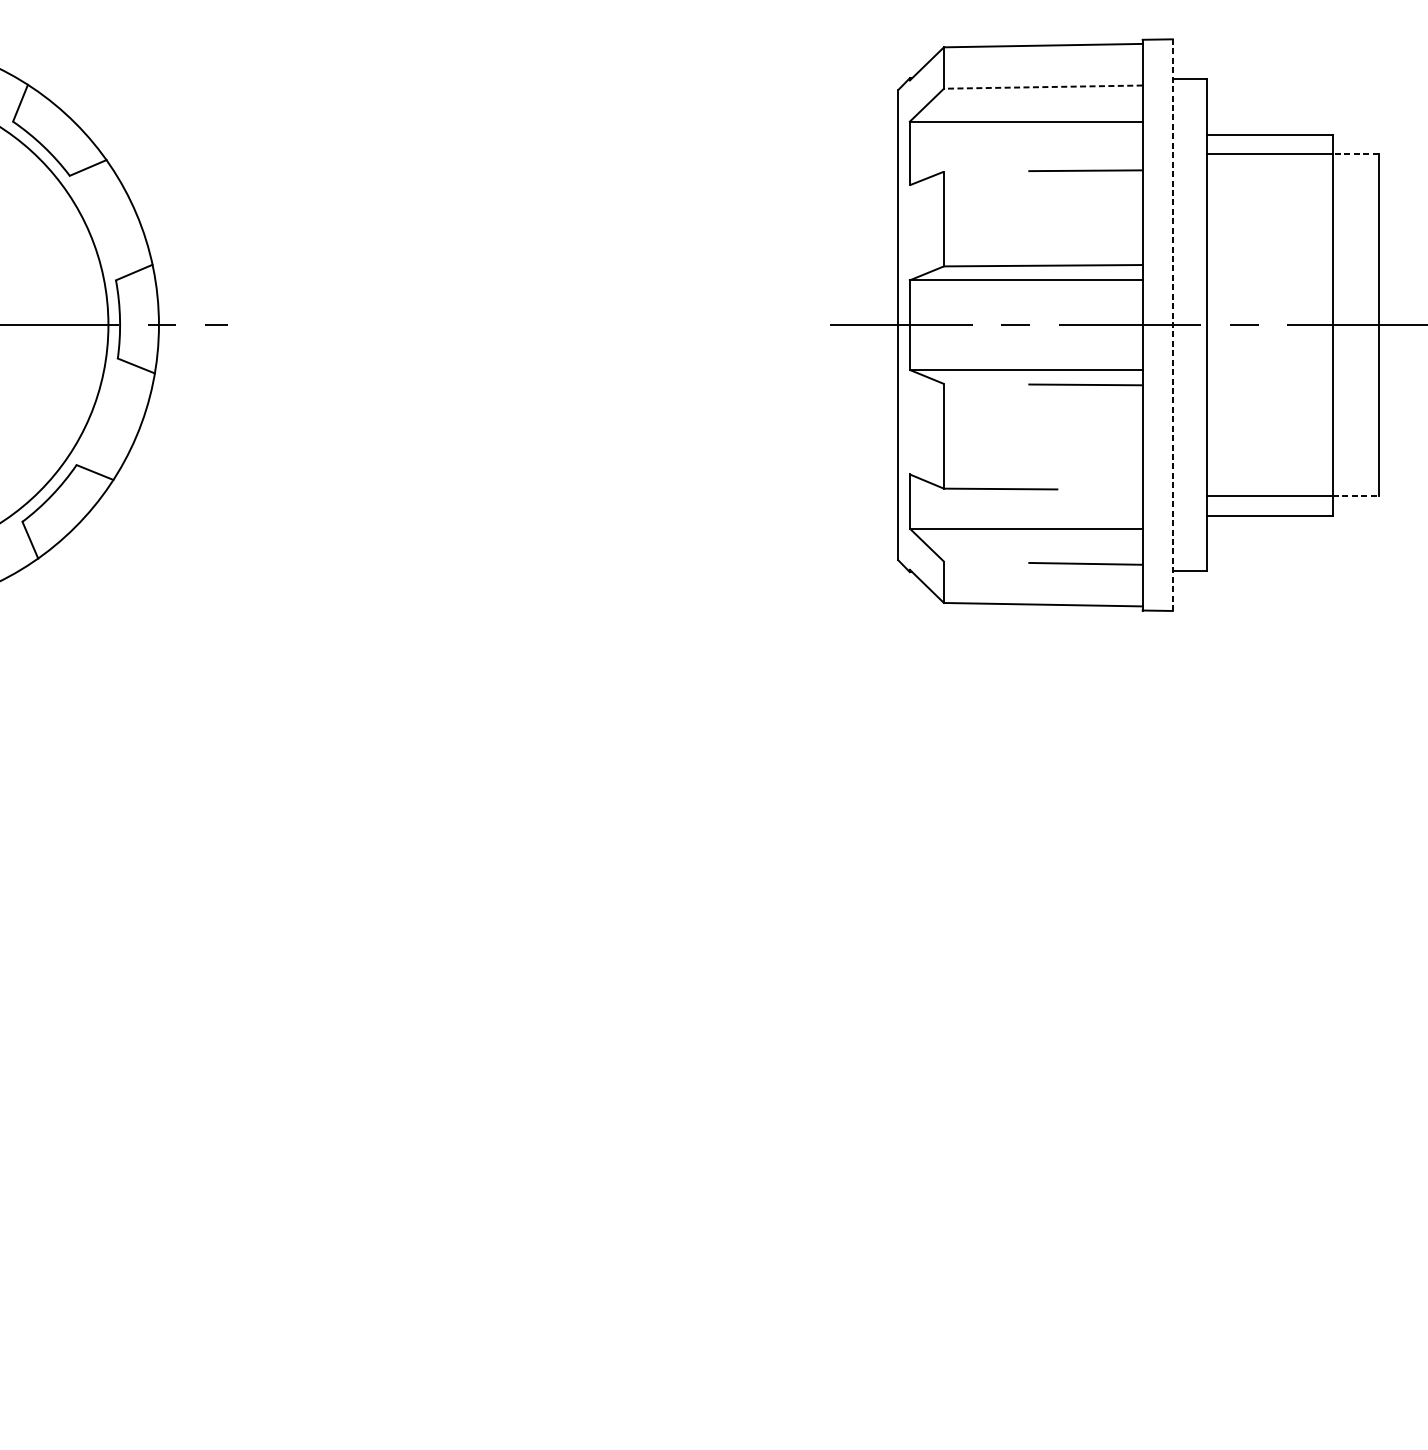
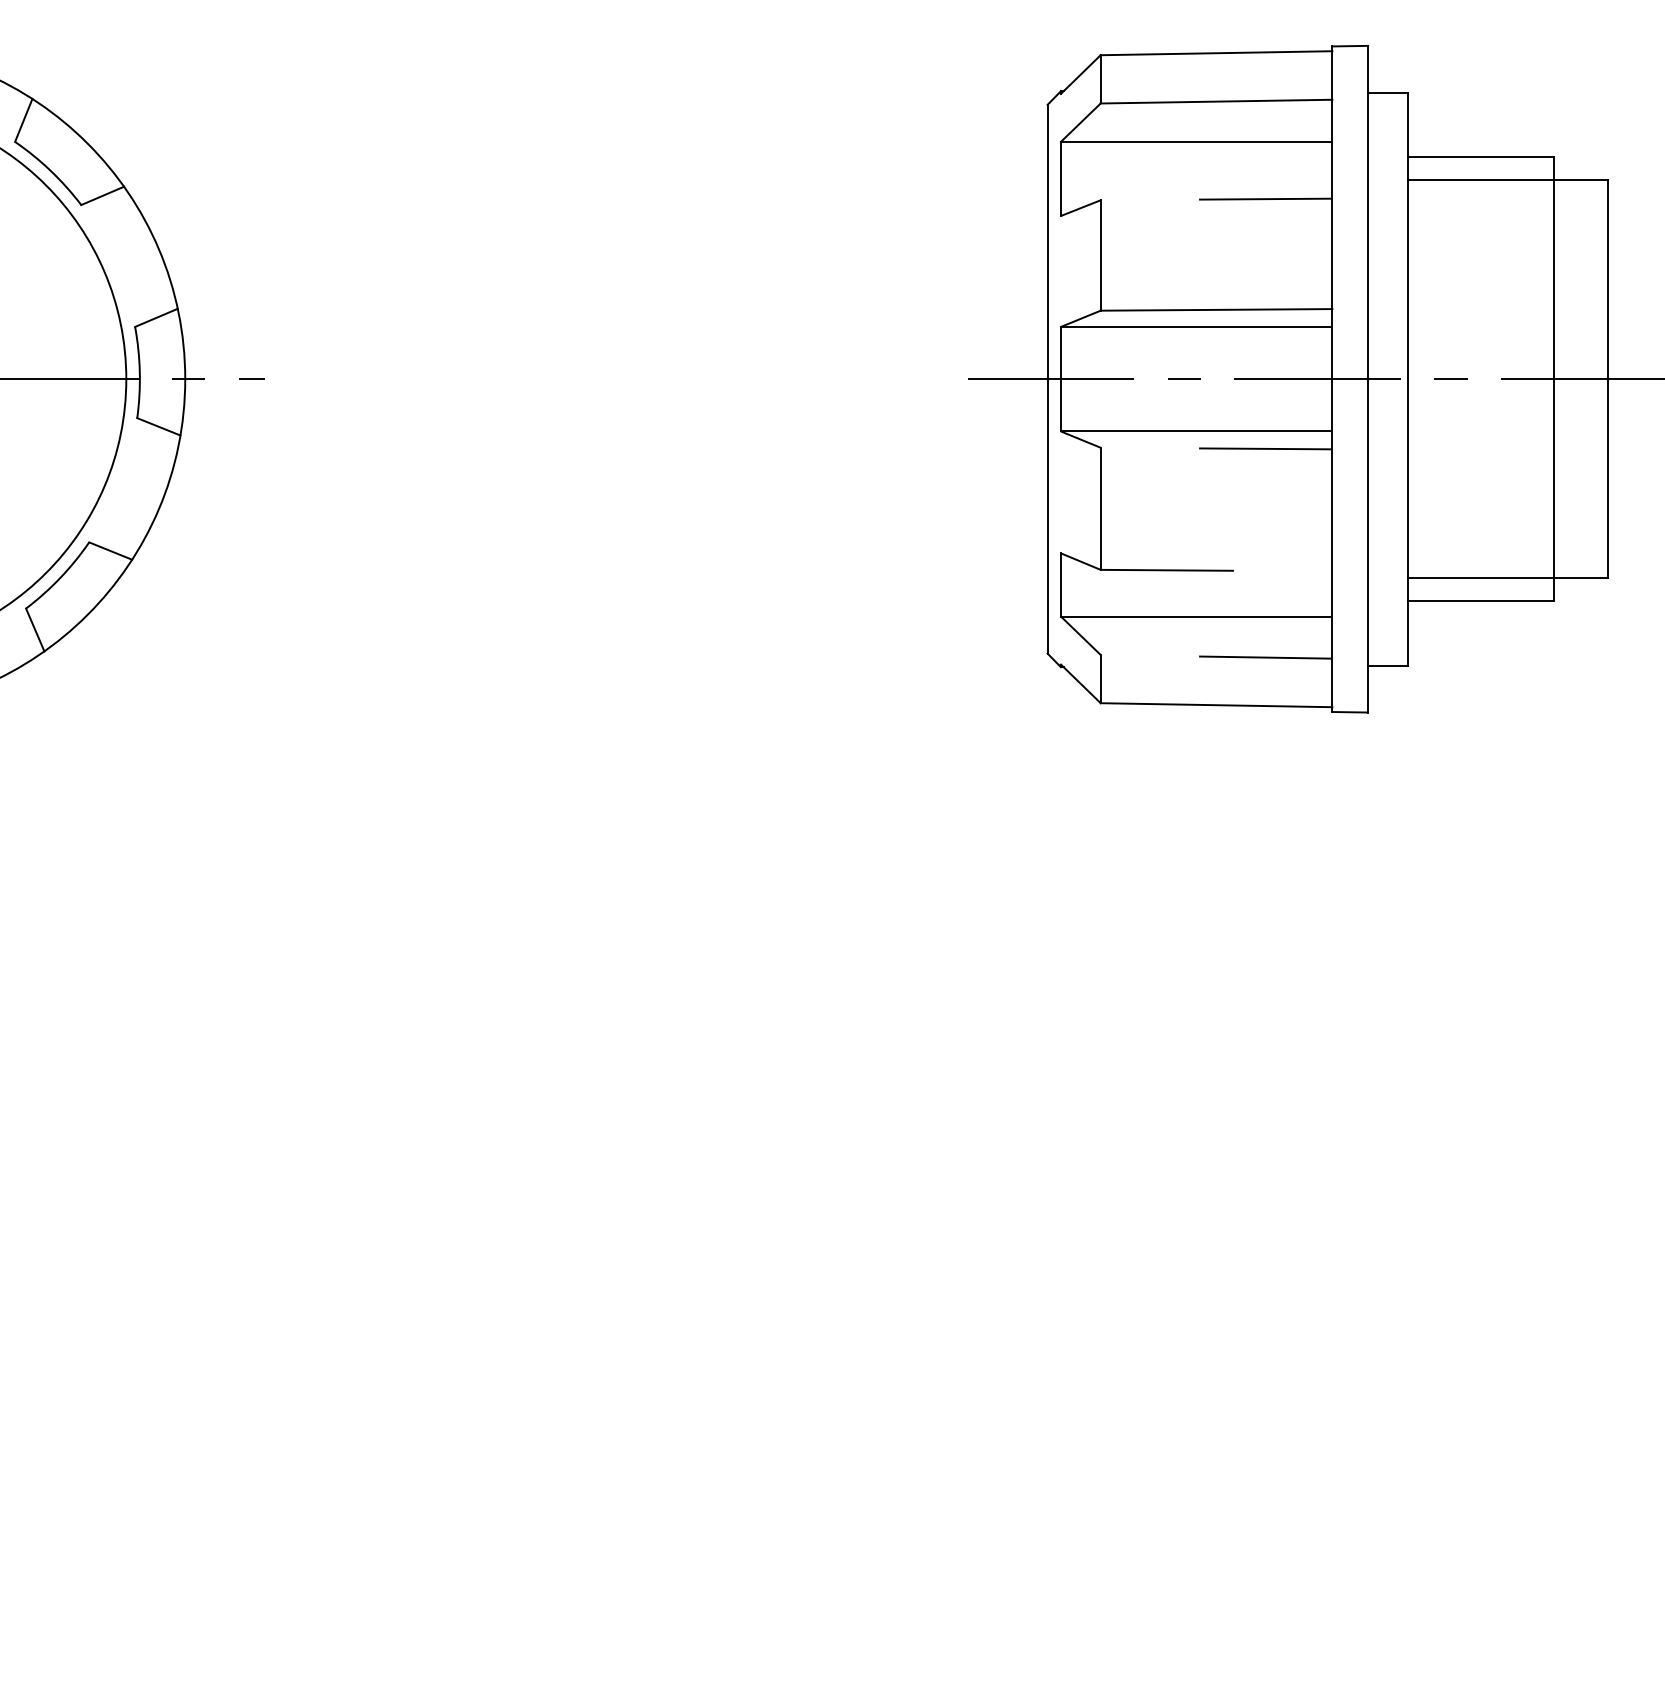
line: (1043, 87) -> (1216, 101), dashed -> solid
line: (1355, 153) -> (1580, 179), dashed -> solid
line: (1172, 324) -> (1367, 378), dashed -> solid
line: (1355, 496) -> (1580, 578), dashed -> solid

